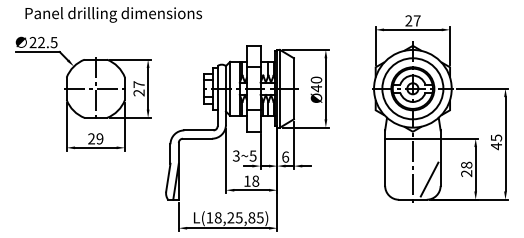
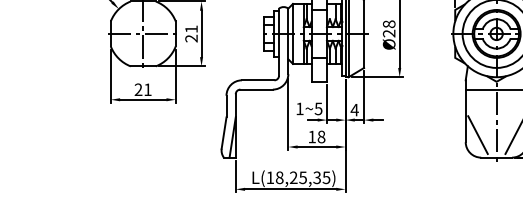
text: (138, 84) -> (190, 29), 27 -> 21
text: (315, 84) -> (388, 29), Ø40 -> Ø28
text: (99, 138) -> (147, 89), 29 -> 21
text: (235, 155) -> (298, 108), 3~5 -> 1~5
text: (284, 156) -> (353, 109), 6 -> 4
line: (395, 179) -> (477, 135), added
text: (251, 217) -> (316, 177), L(18,25,85) -> L(18,25,35)

